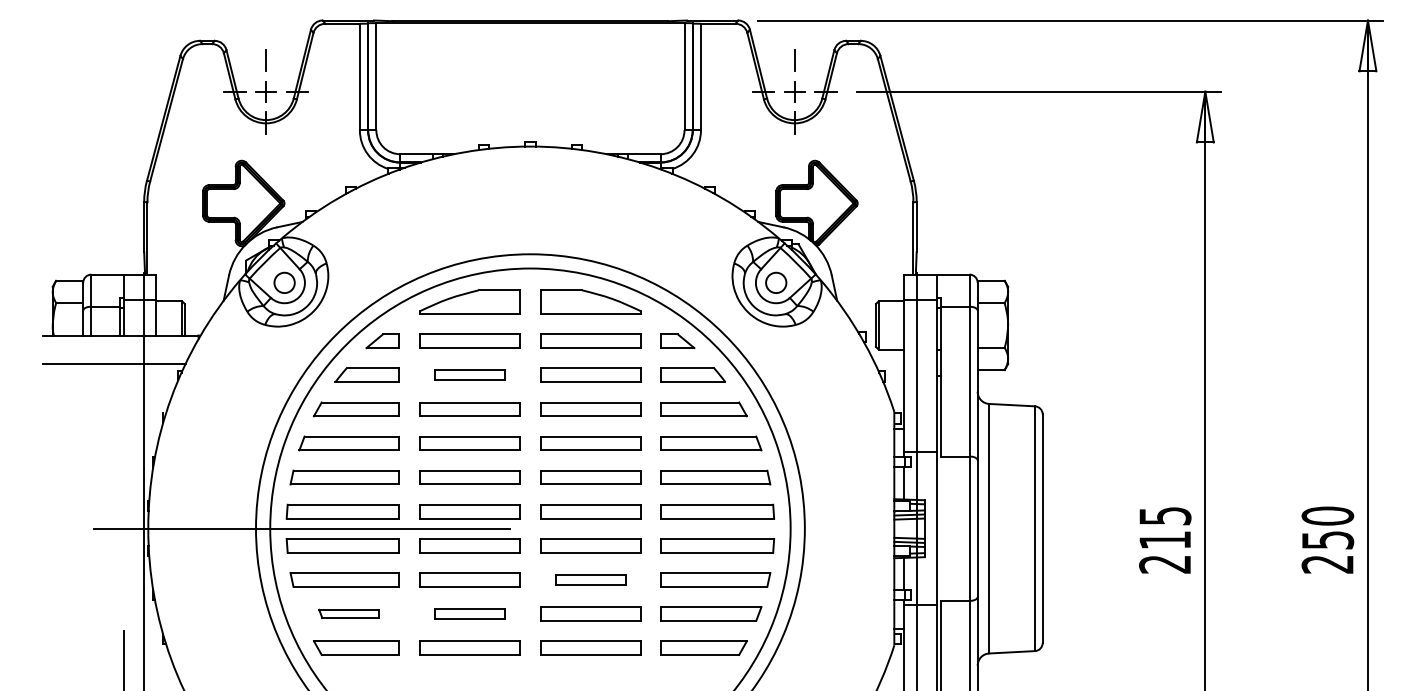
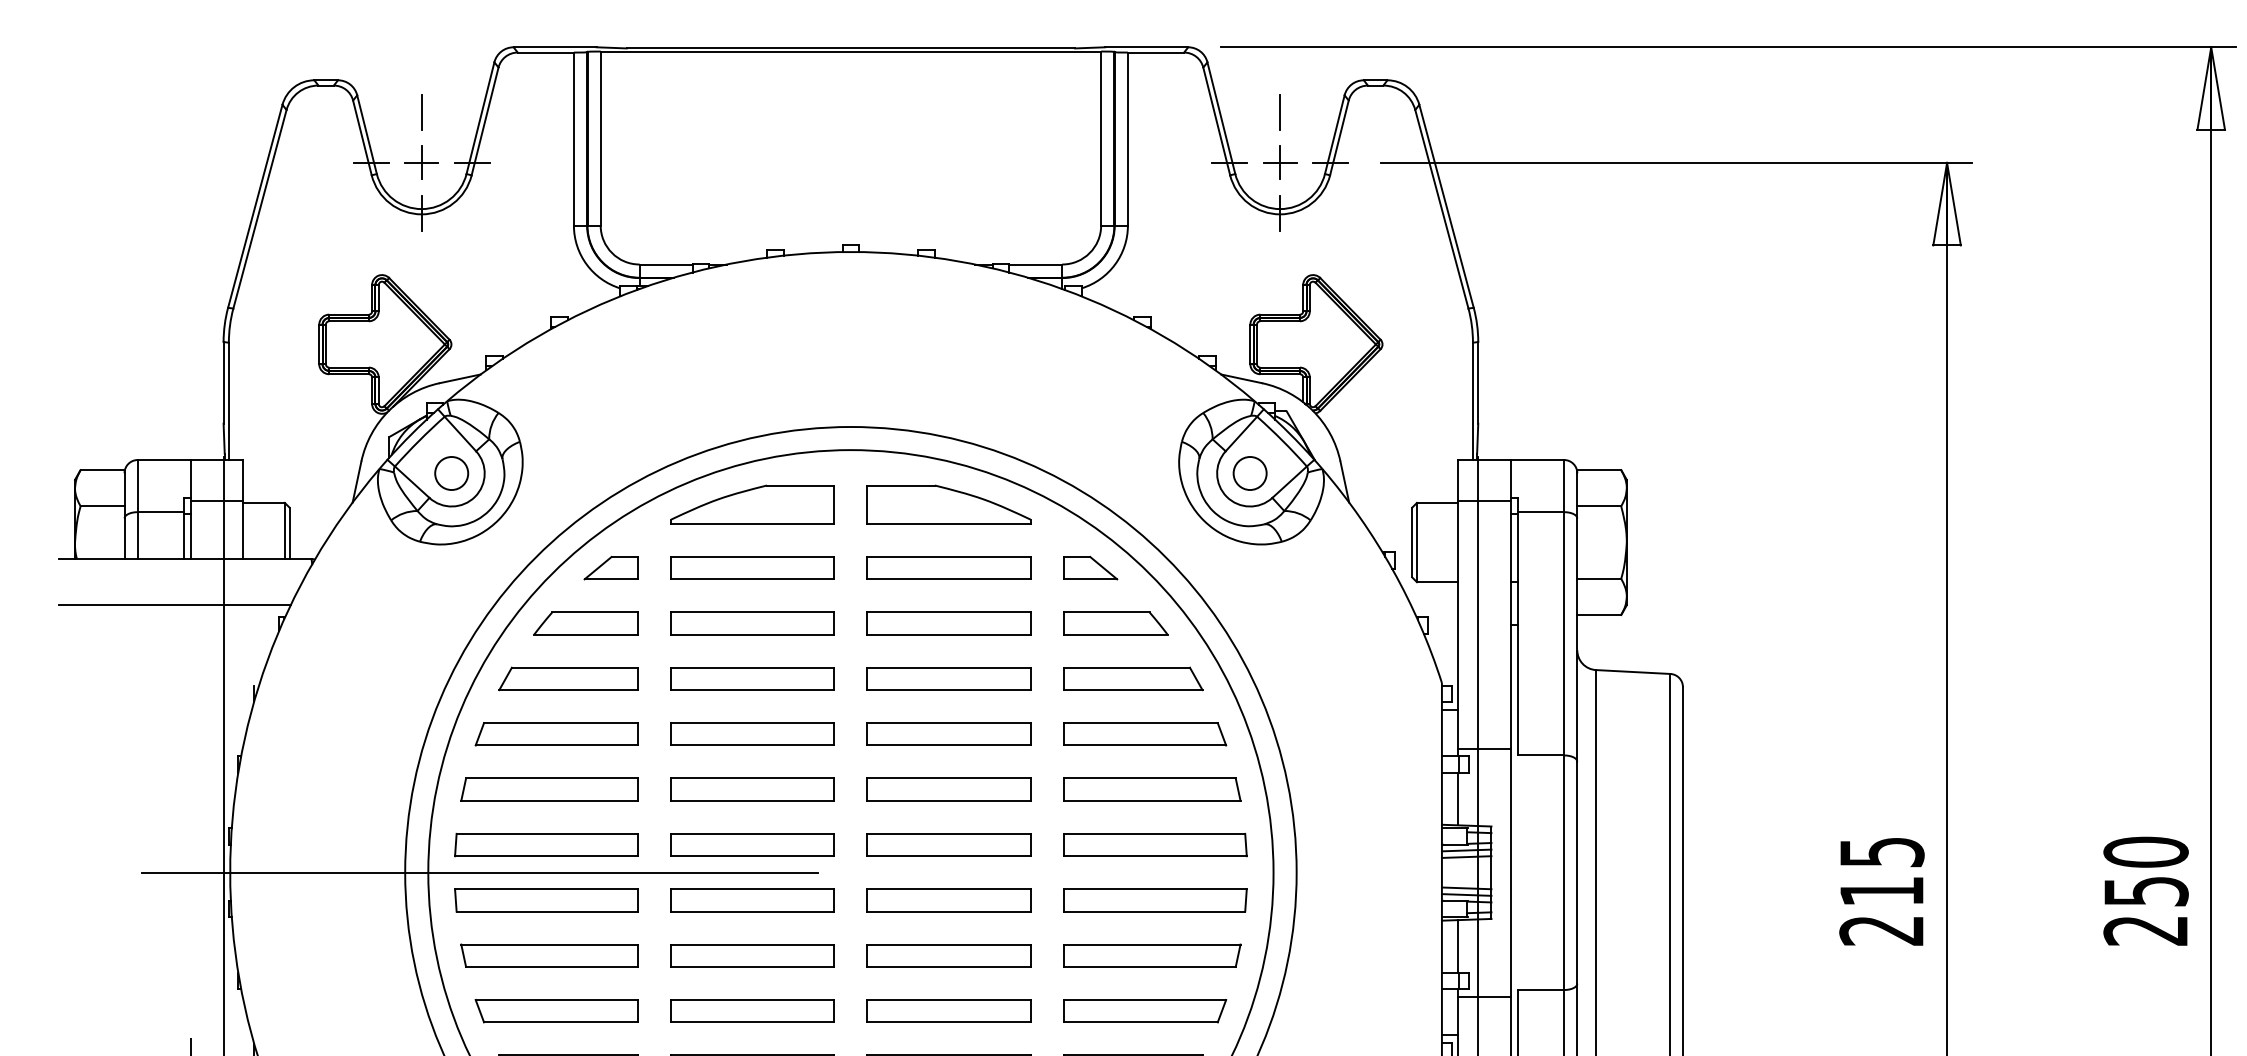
part: (469, 374) -> (751, 622), size x1.43
part: (590, 579) -> (948, 955), size x1.43
part: (348, 613) -> (555, 1010), size x1.67
part: (469, 613) -> (751, 1010), size x1.43

